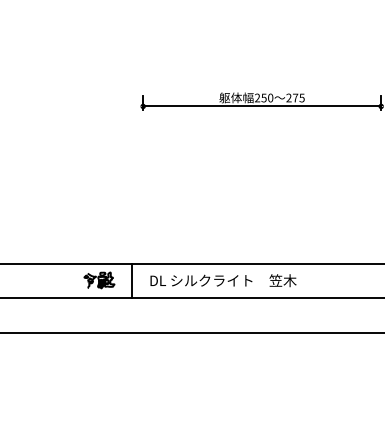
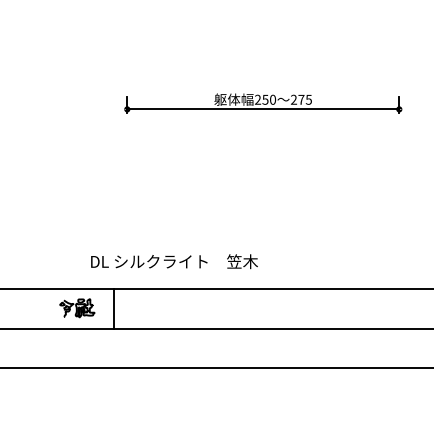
text: (223, 280) -> (174, 261), moved

